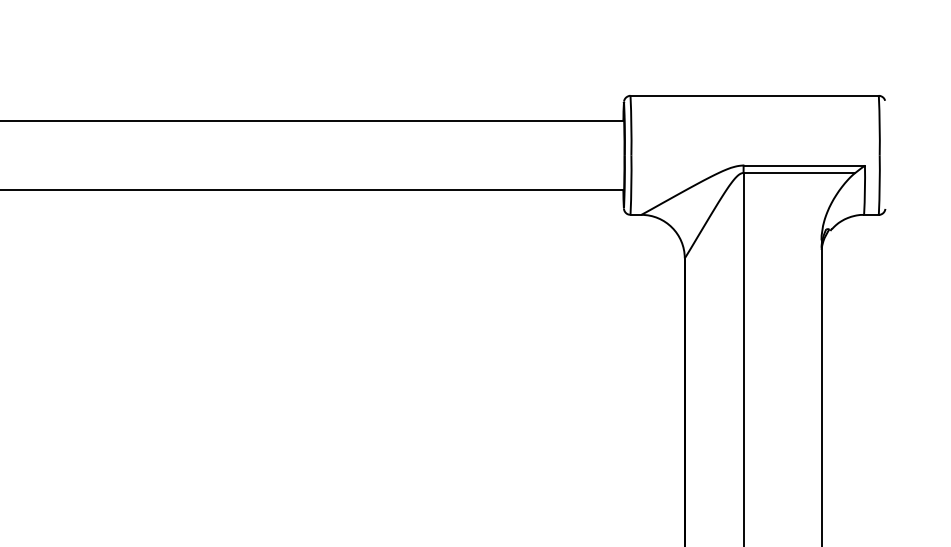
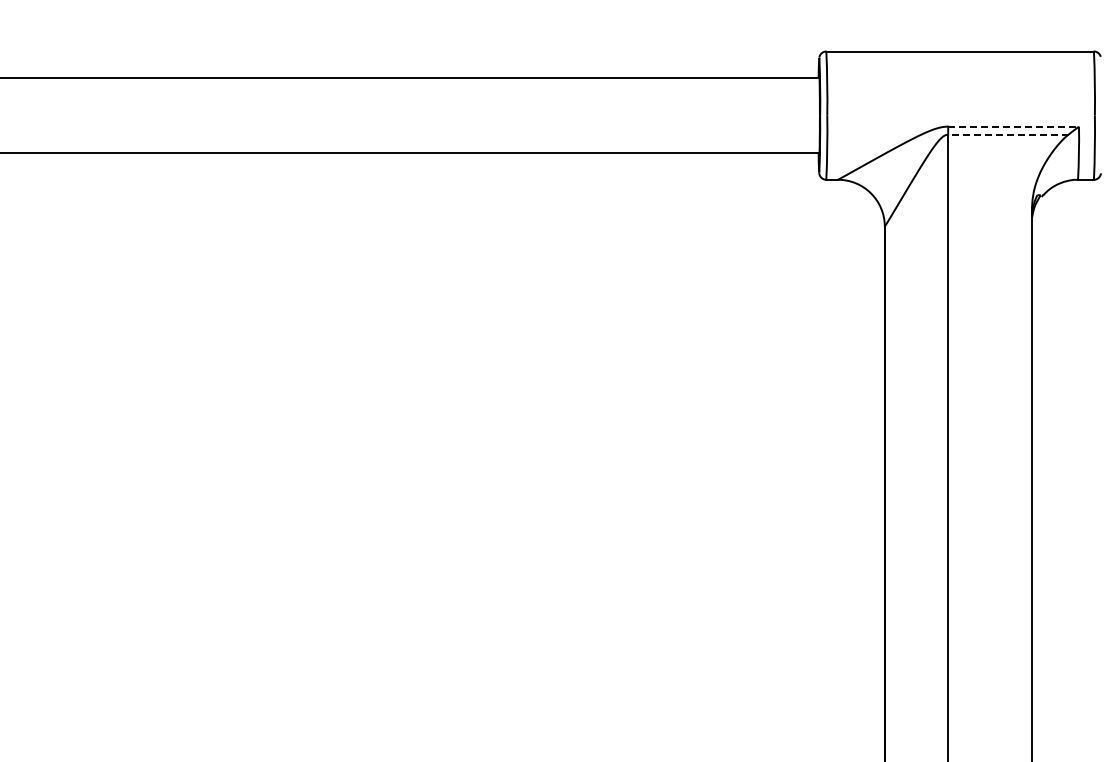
line: (805, 165) -> (1014, 126), solid -> dashed
line: (798, 172) -> (1007, 134), solid -> dashed

